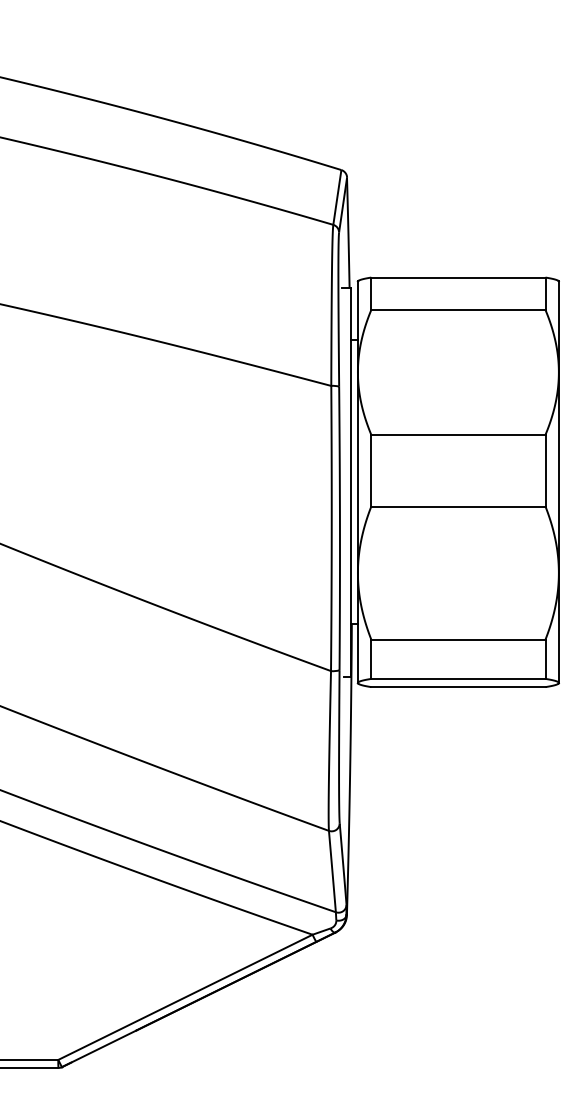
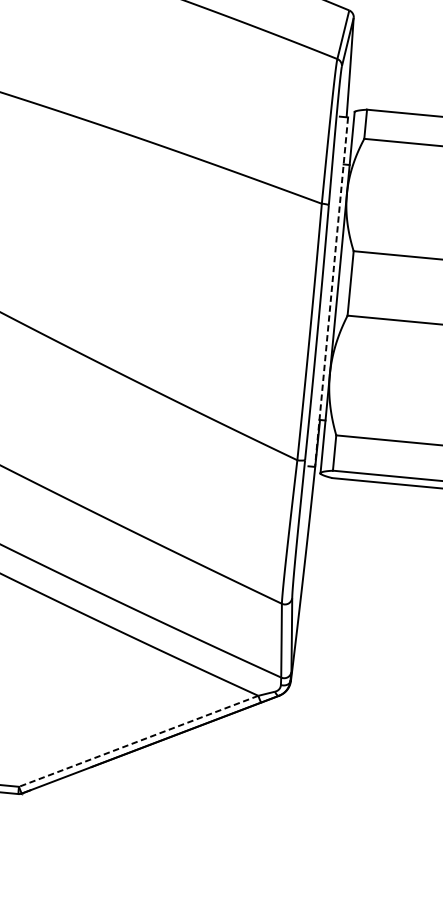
line: (351, 482) -> (331, 292), solid -> dashed
line: (185, 997) -> (138, 741), solid -> dashed

